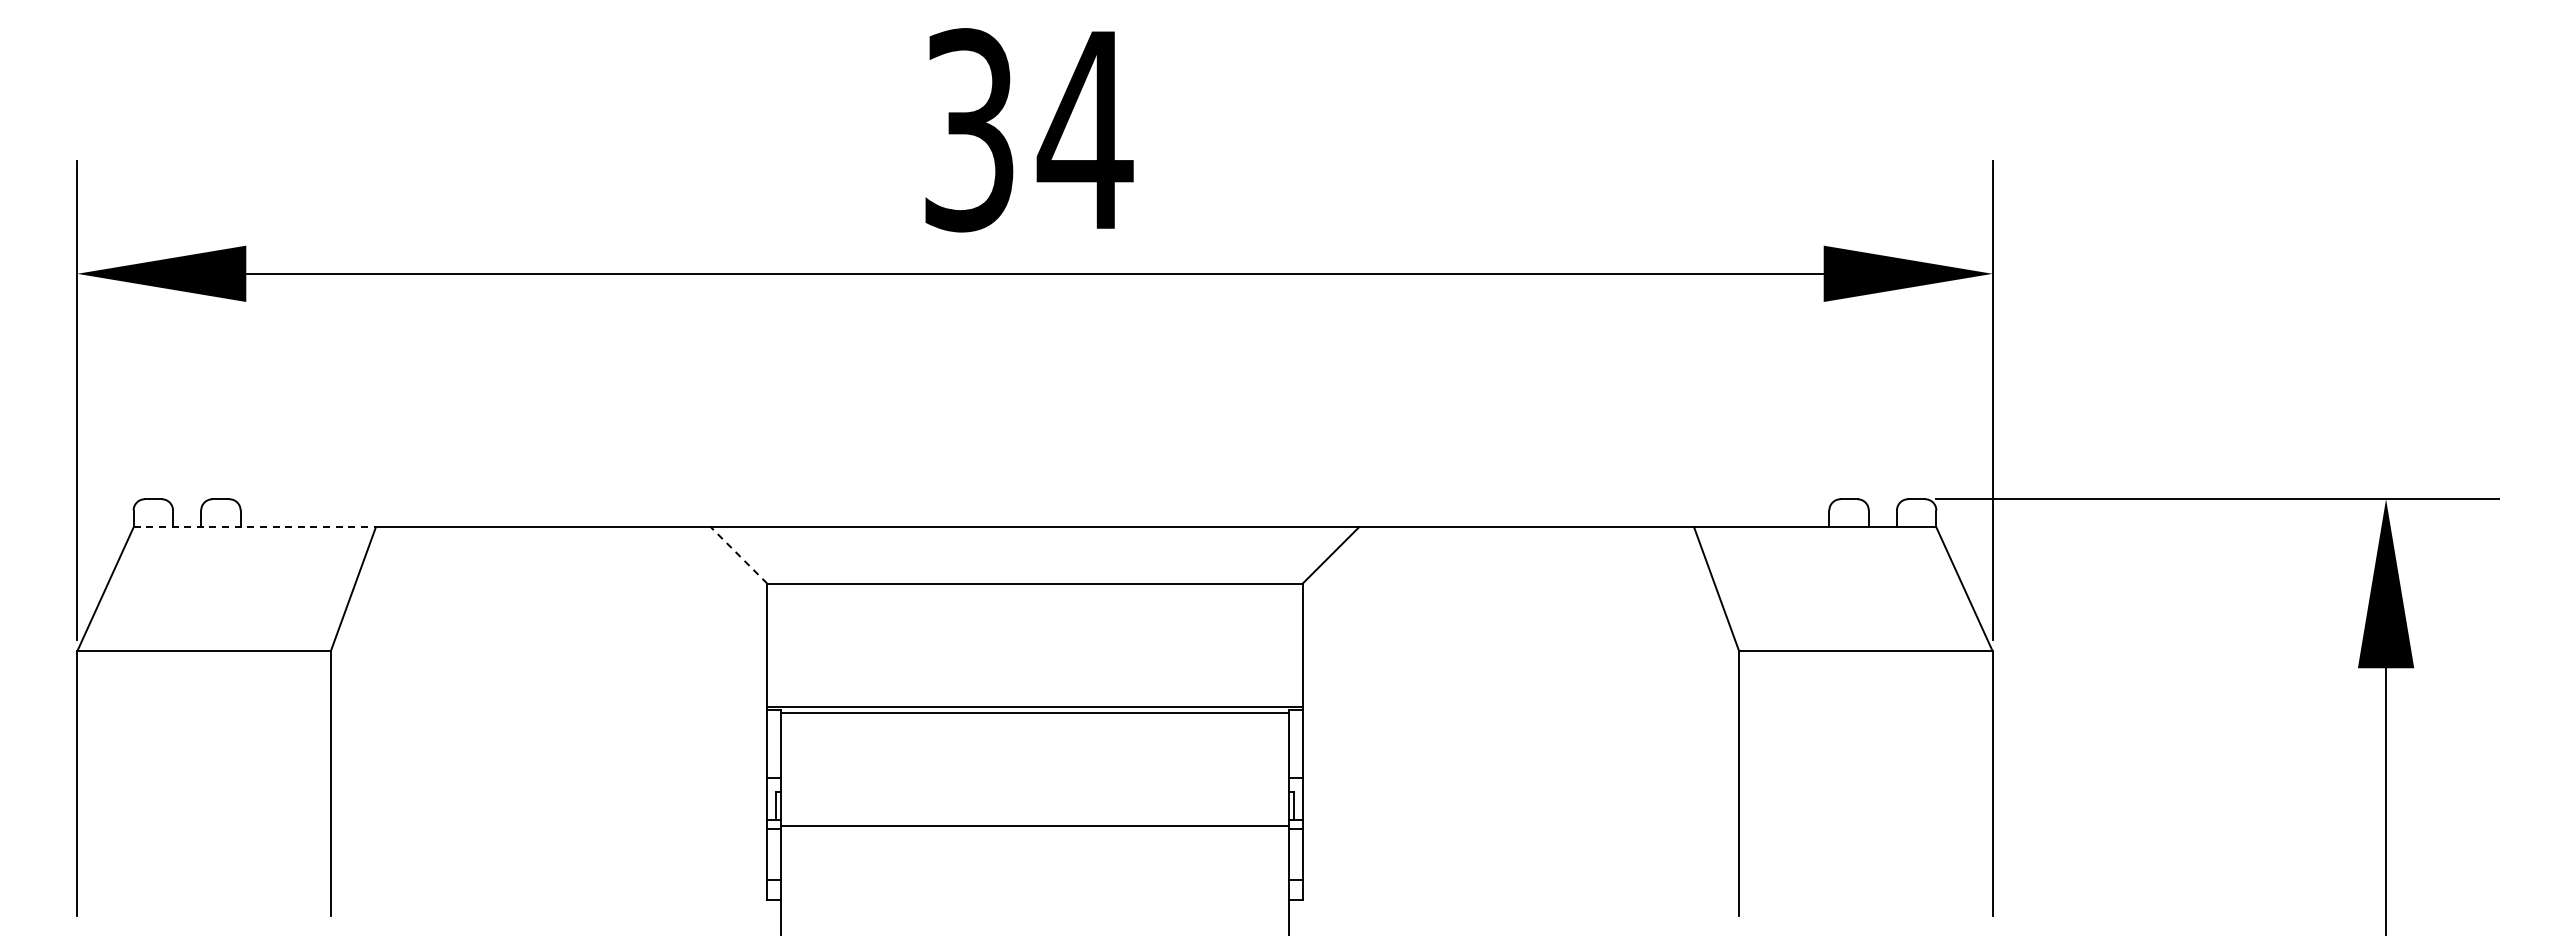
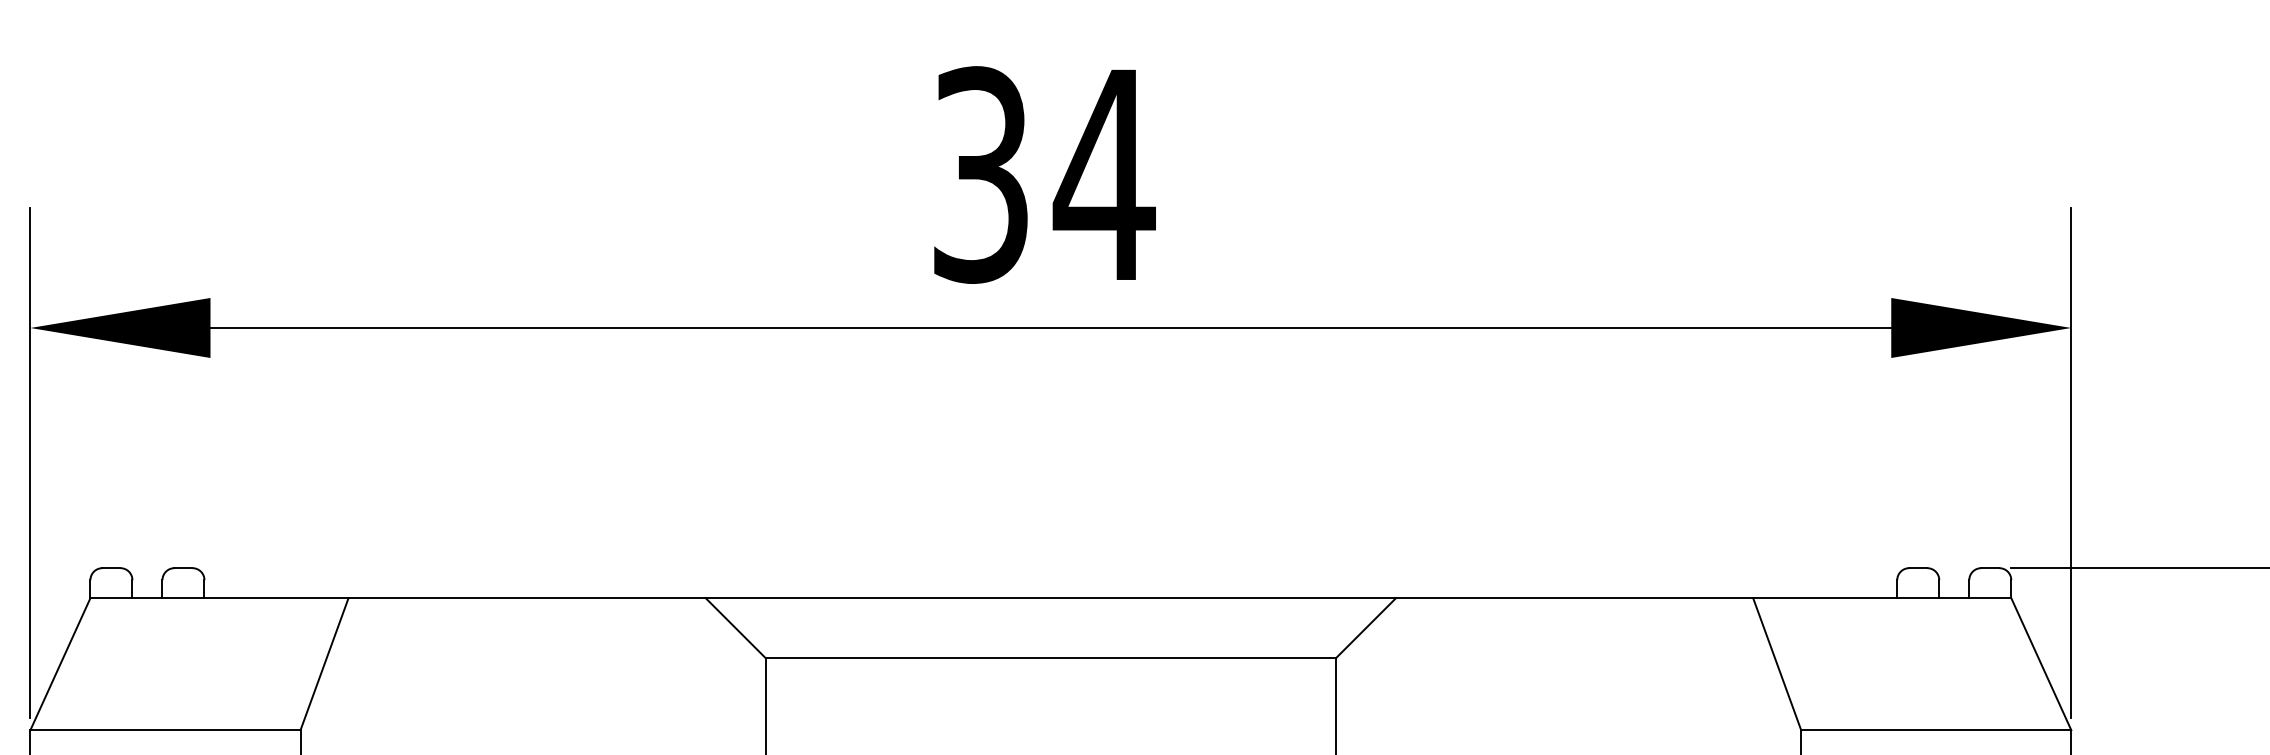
line: (255, 527) -> (220, 598), dashed -> solid
line: (739, 555) -> (736, 628), dashed -> solid

